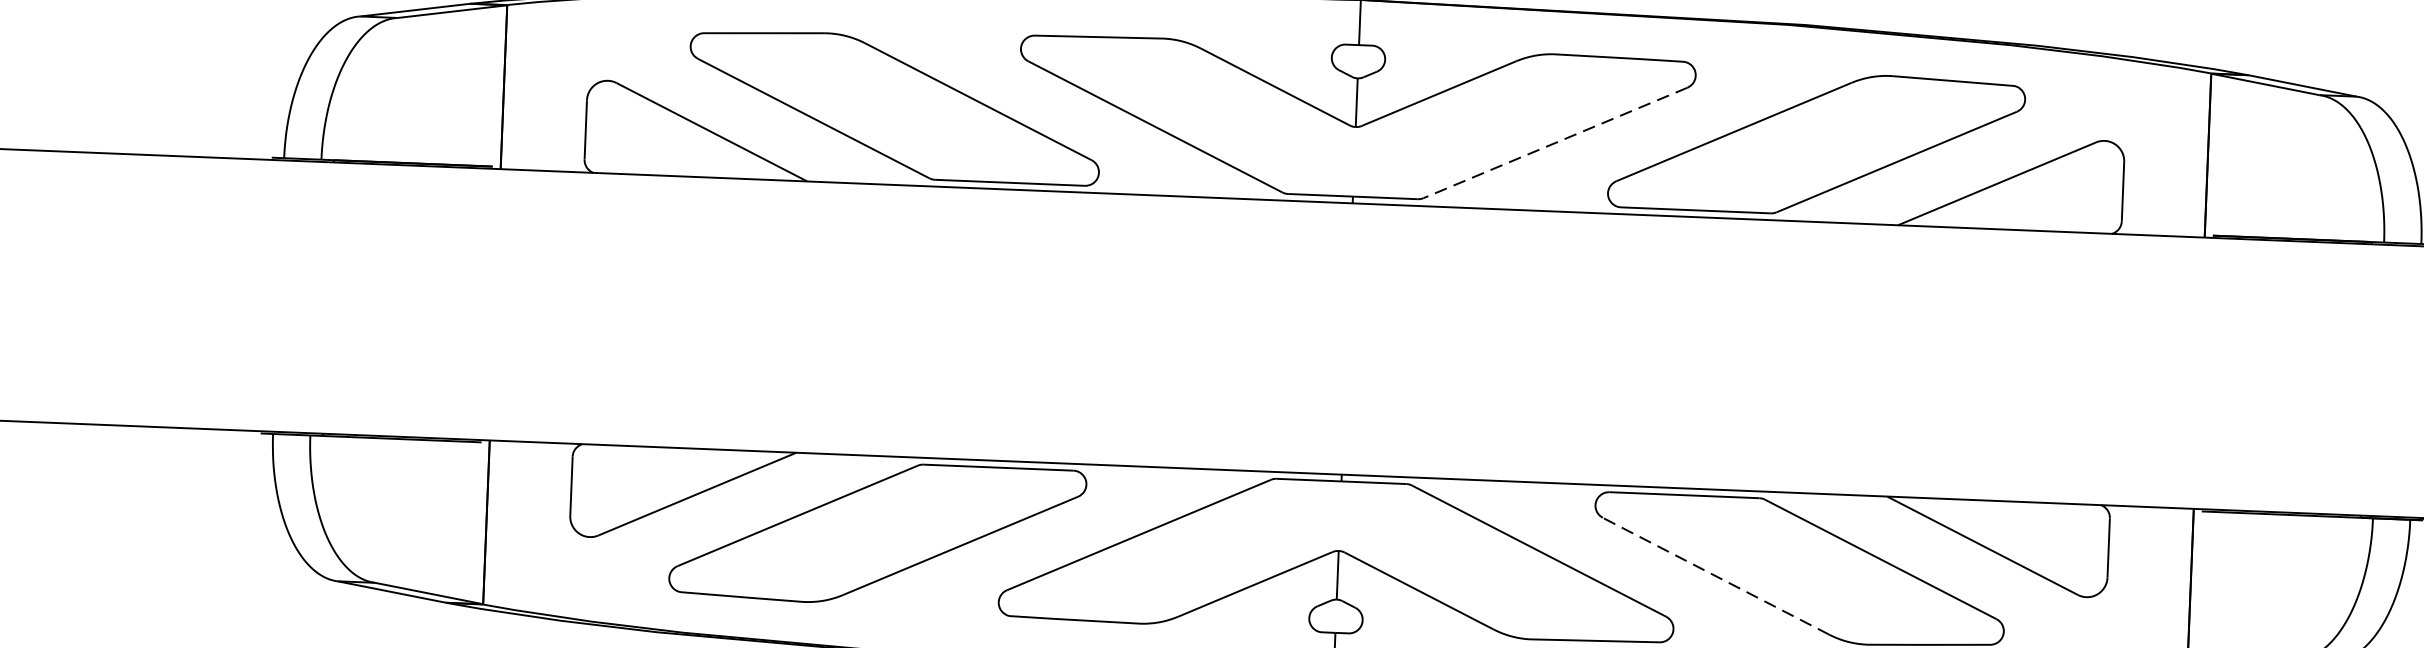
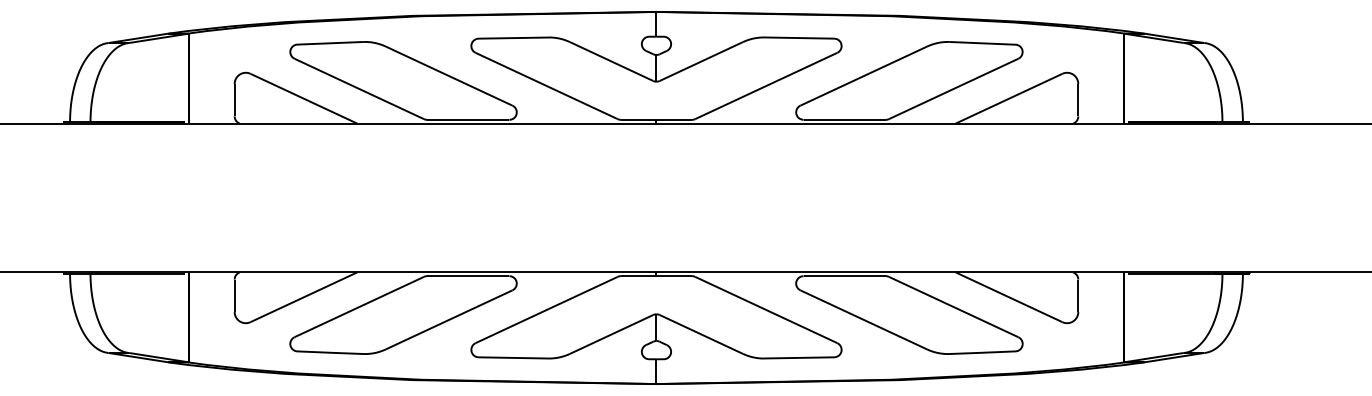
line: (1554, 143) -> (765, 86), dashed -> solid
line: (1715, 575) -> (863, 319), dashed -> solid

